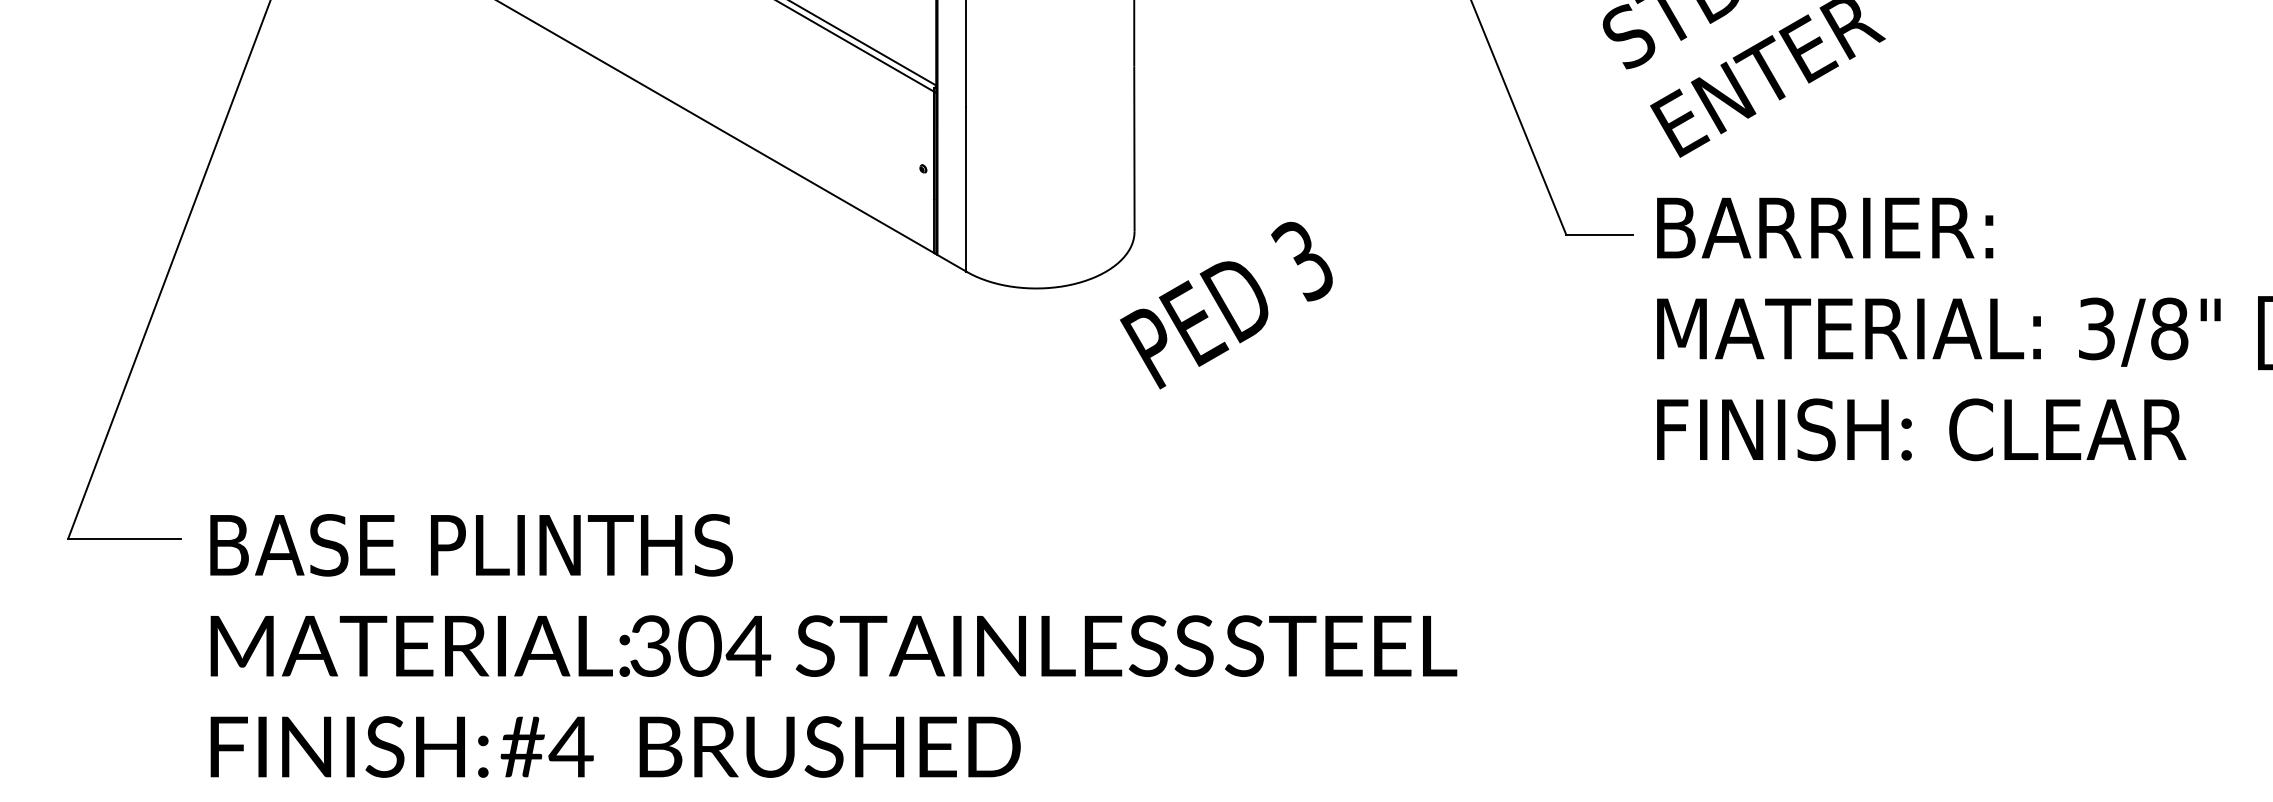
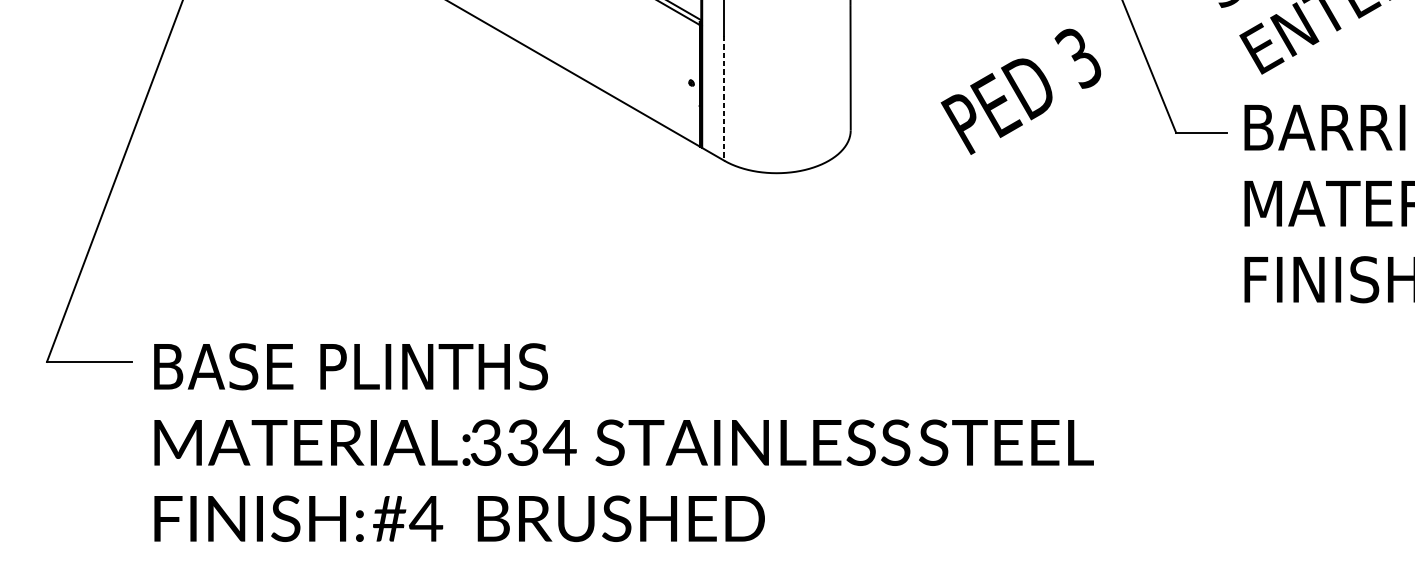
line: (966, 189) -> (724, 98), solid -> dashed
text: (1226, 305) -> (1021, 91), moved
text: (699, 645) -> (522, 442), 304 -> 334

